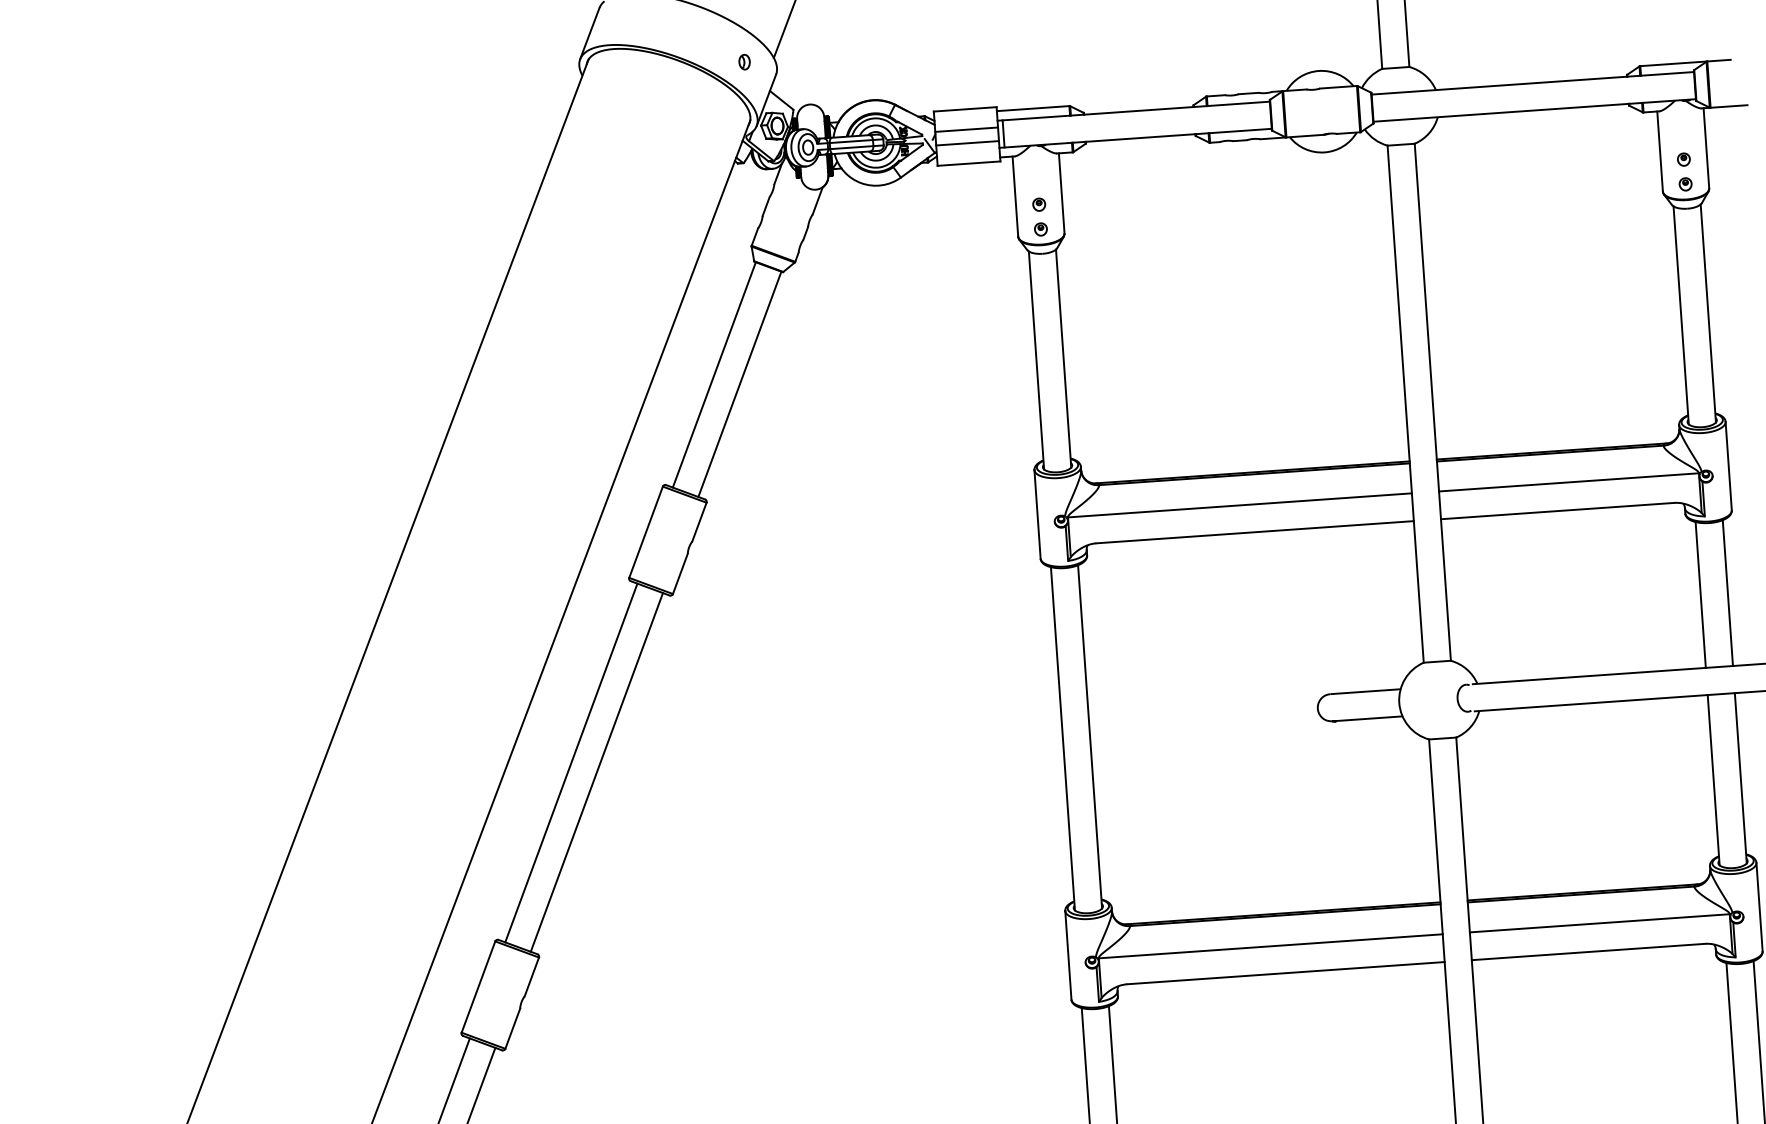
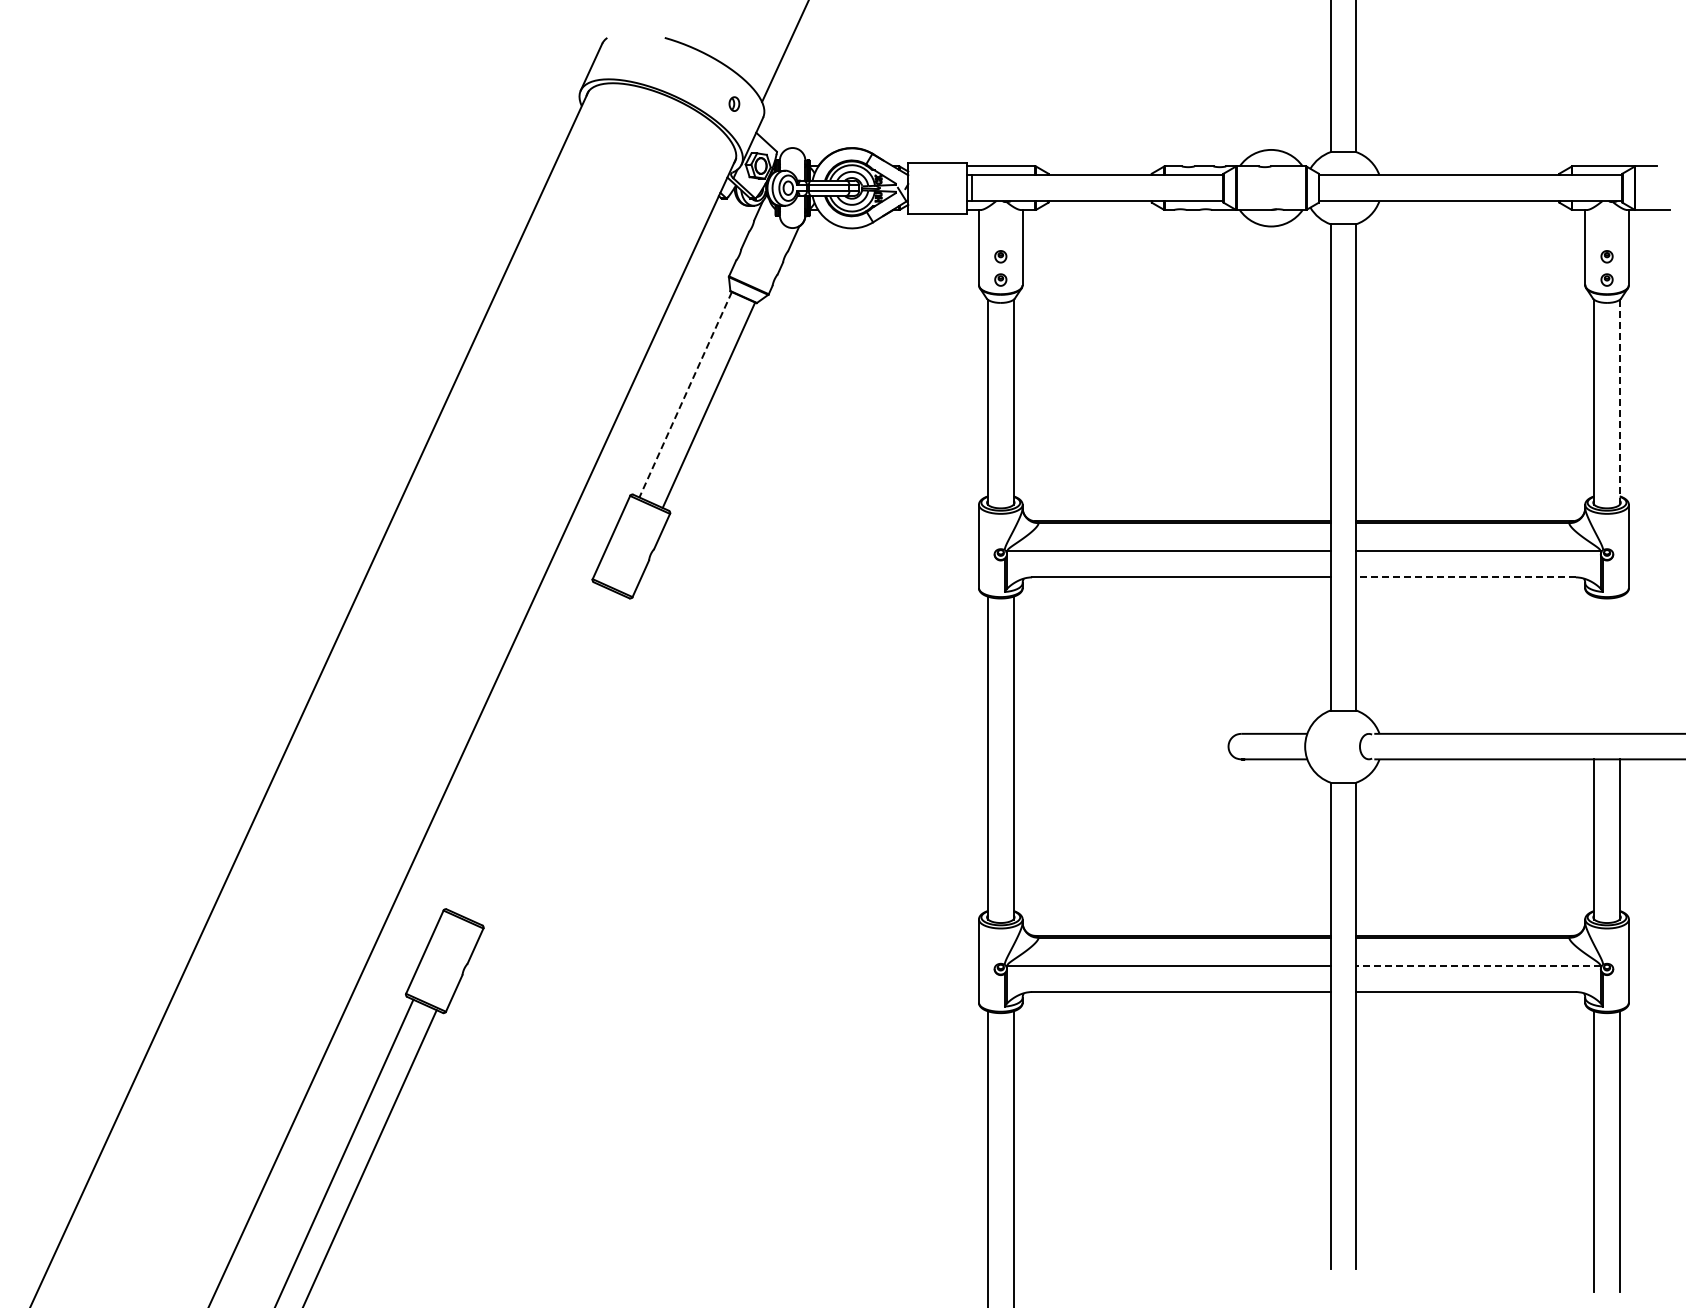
line: (966, 129) -> (937, 181), removed
line: (967, 143) -> (937, 194), removed
line: (1707, 313) -> (1619, 402), solid -> dashed
line: (714, 374) -> (685, 394), solid -> dashed
line: (1558, 511) -> (1466, 577), solid -> dashed
line: (1727, 592) -> (1619, 664), removed
line: (1700, 594) -> (1594, 664), removed
line: (571, 762) -> (526, 748), removed
line: (596, 771) -> (549, 758), removed
line: (1598, 922) -> (1477, 965), solid -> dashed

